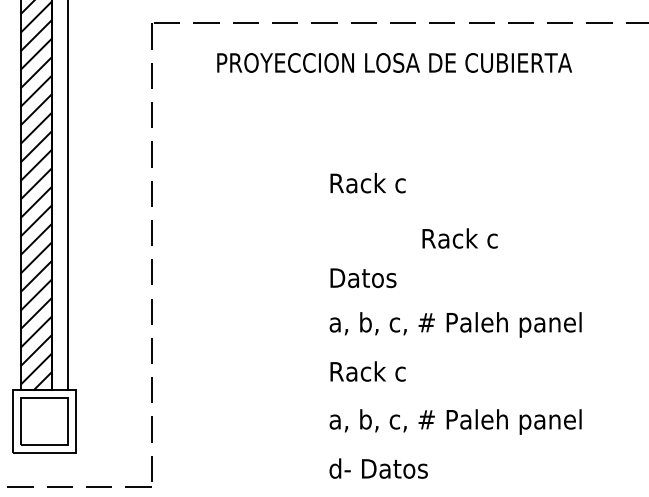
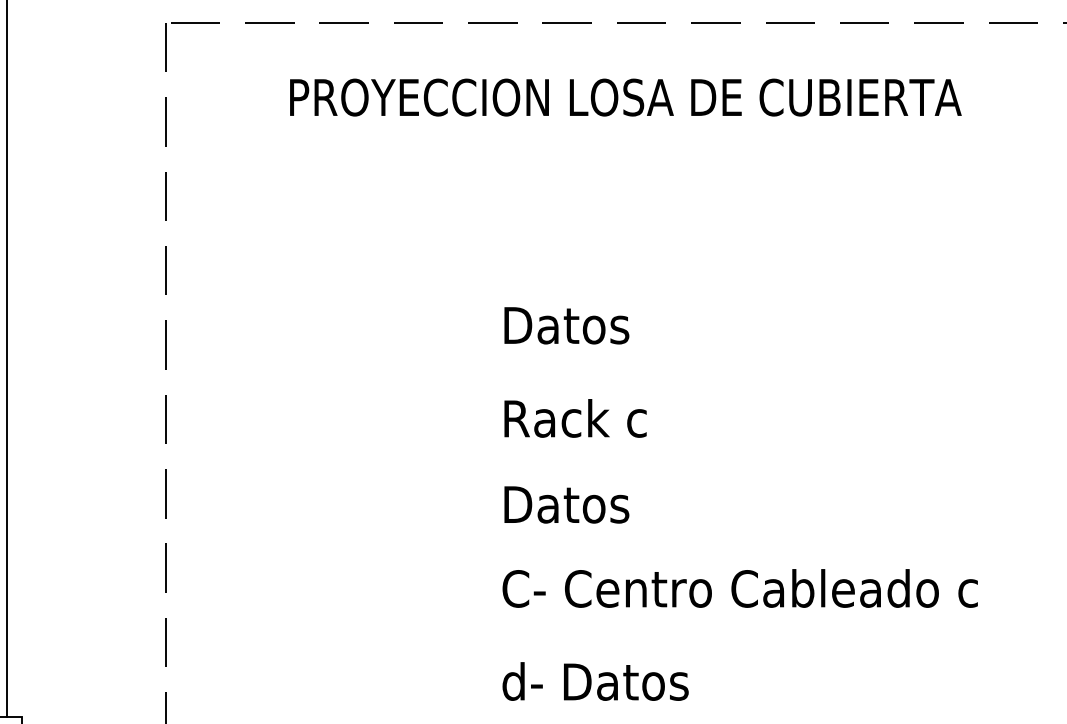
text: (369, 183) -> (578, 325), Rack c -> Datos
text: (459, 238) -> (574, 418), moved
text: (455, 324) -> (740, 592), a, b, c, # Paleh panel -> C- Centro Cableado c
text: (378, 371) -> (595, 681), Rack c -> d- Datos

